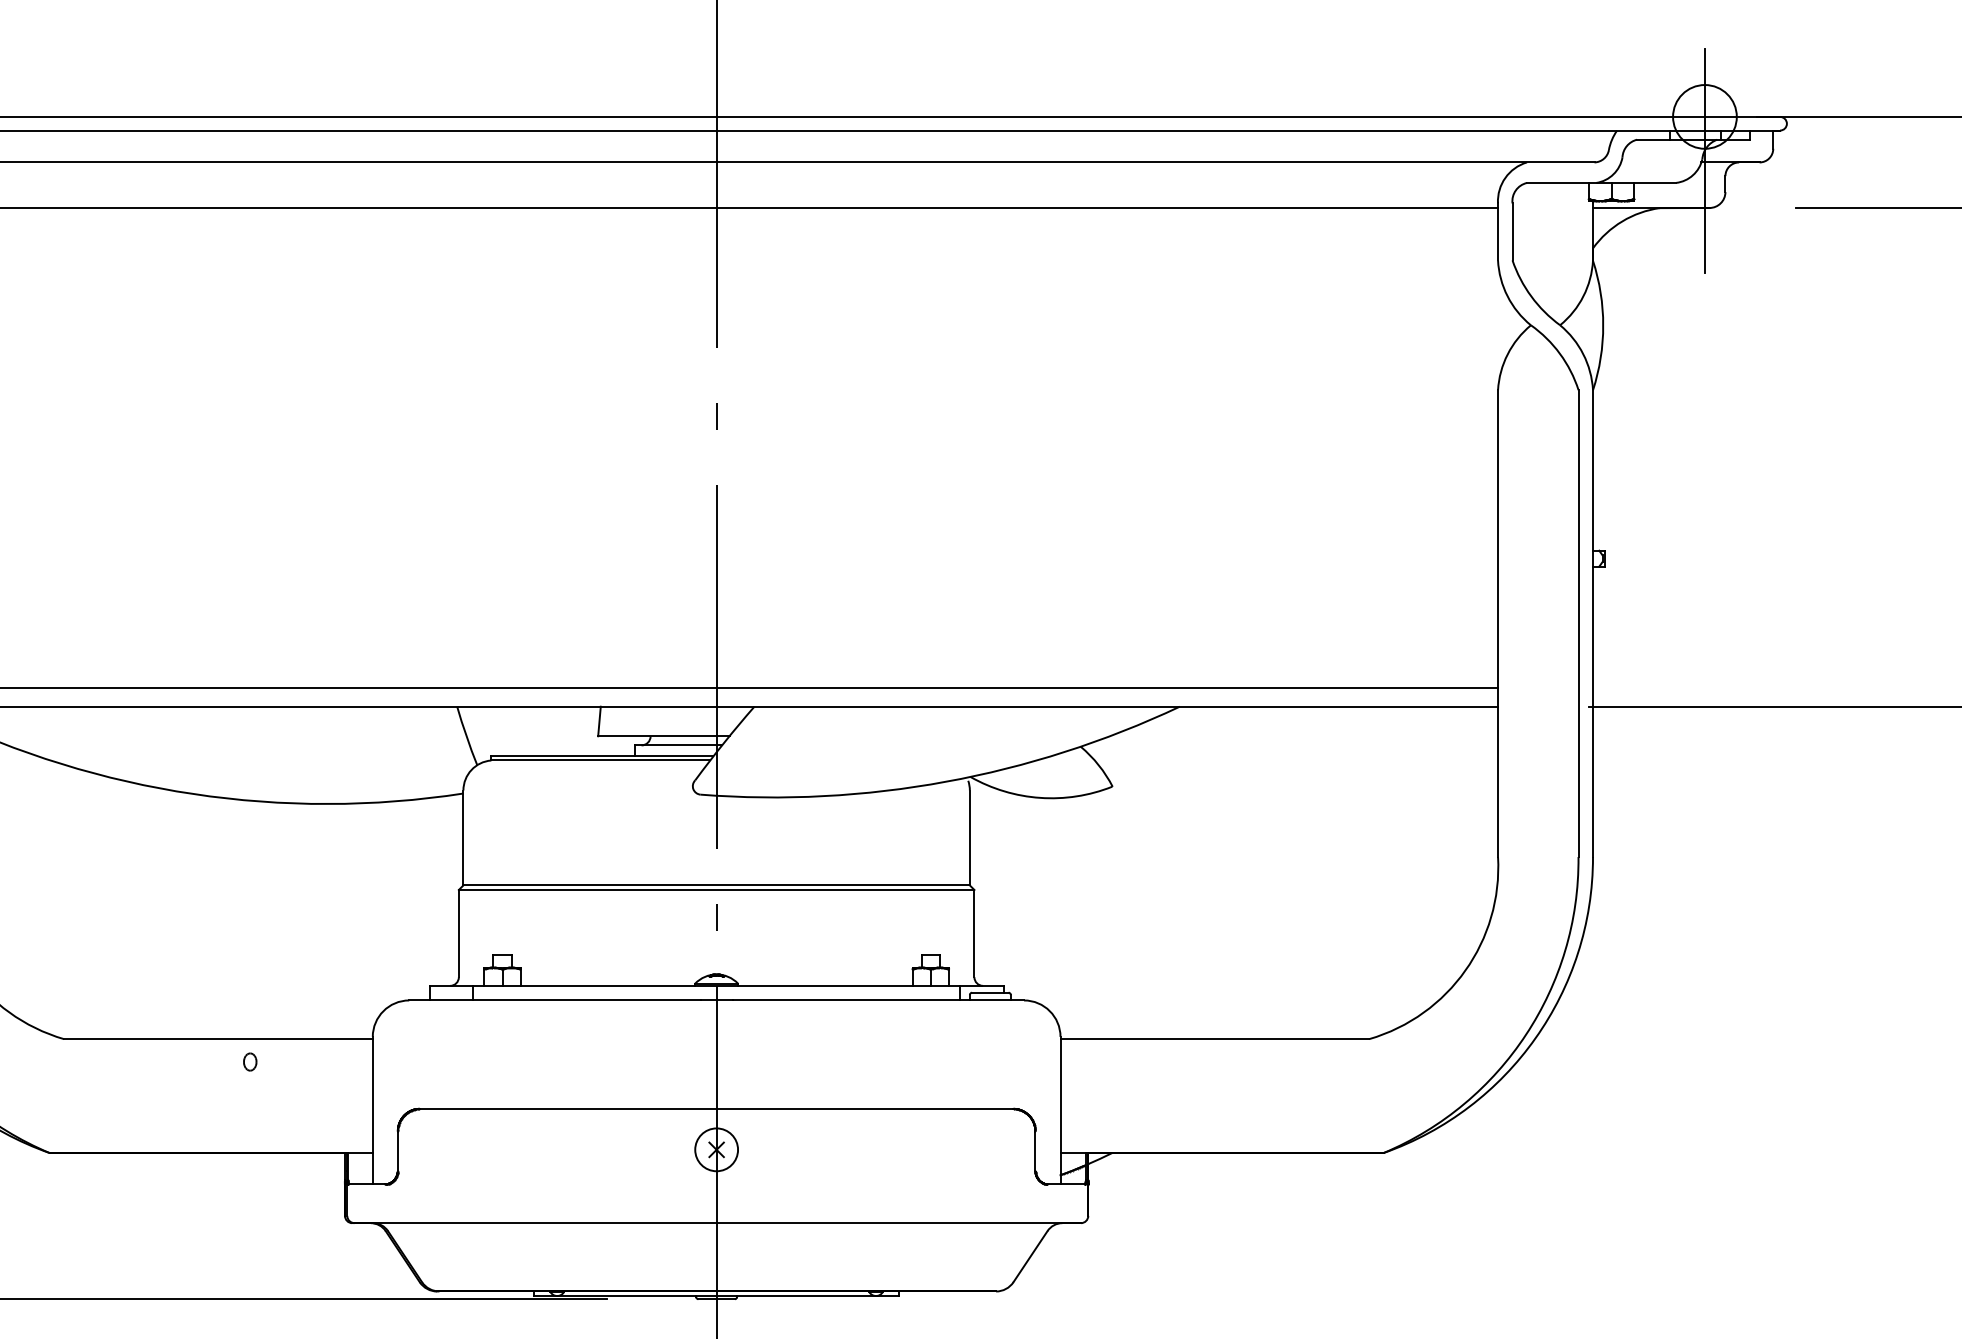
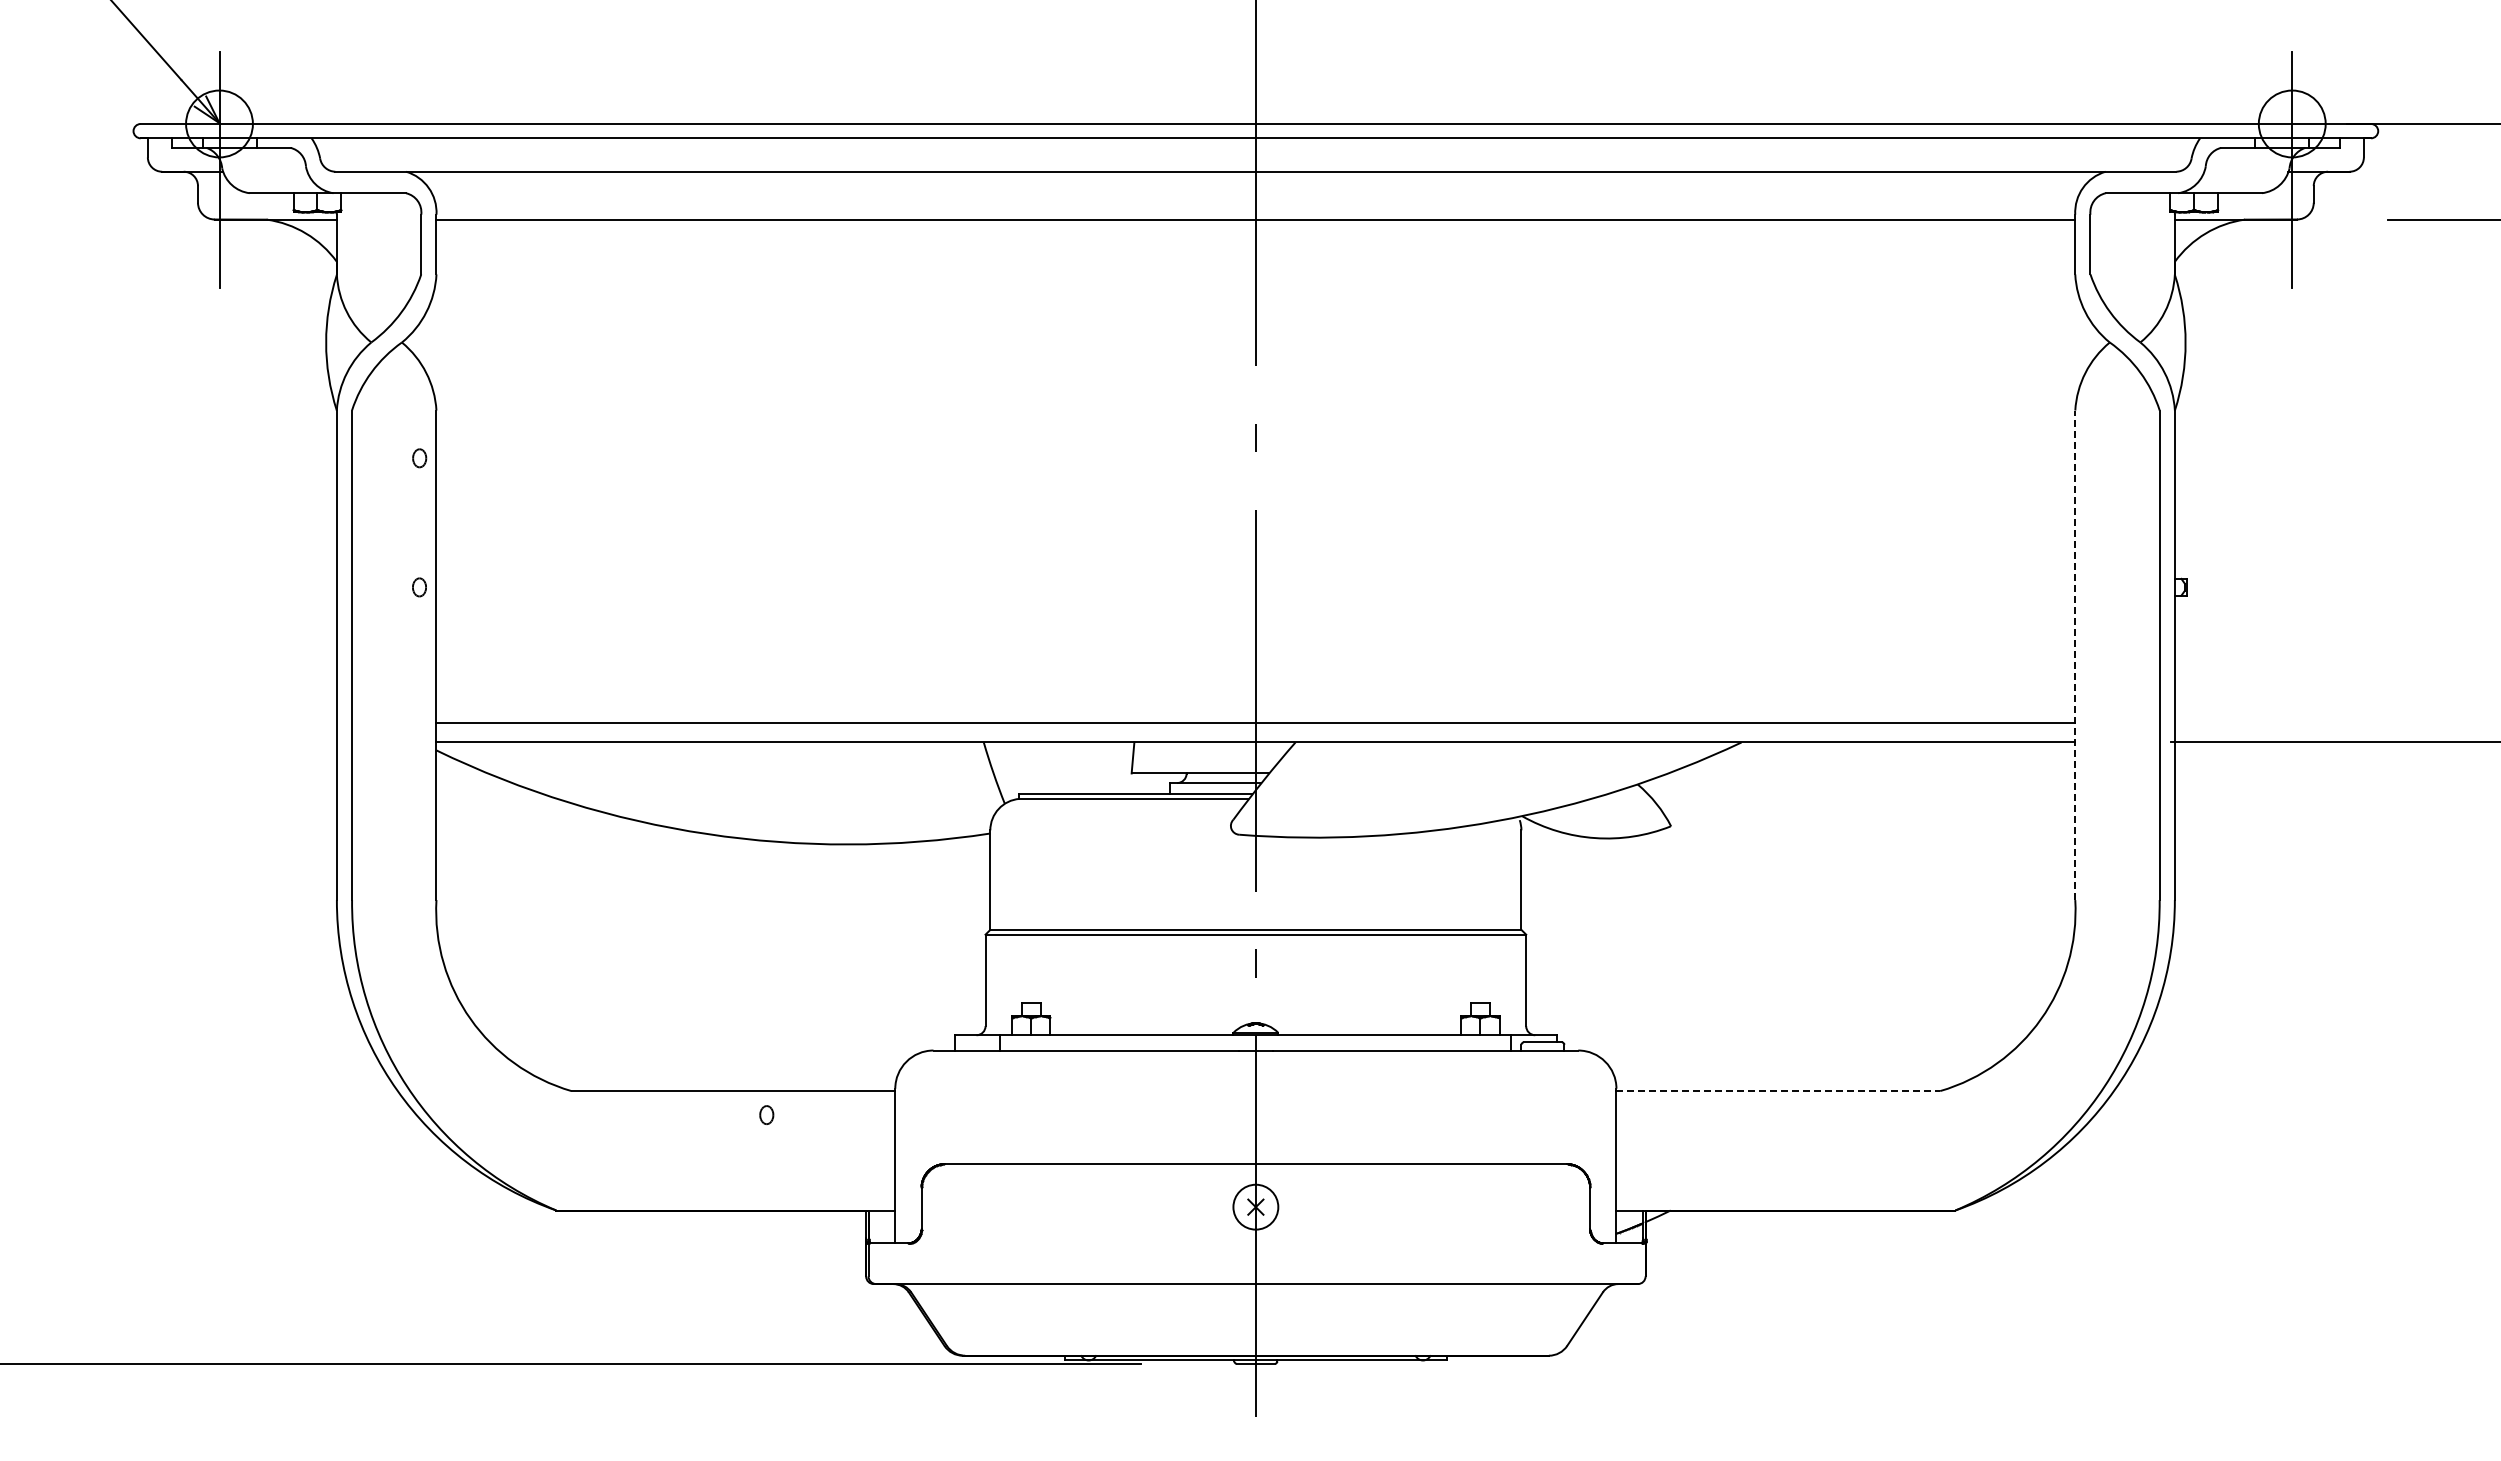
line: (1498, 623) -> (2075, 655), solid -> dashed
line: (1215, 1039) -> (1778, 1091), solid -> dashed

